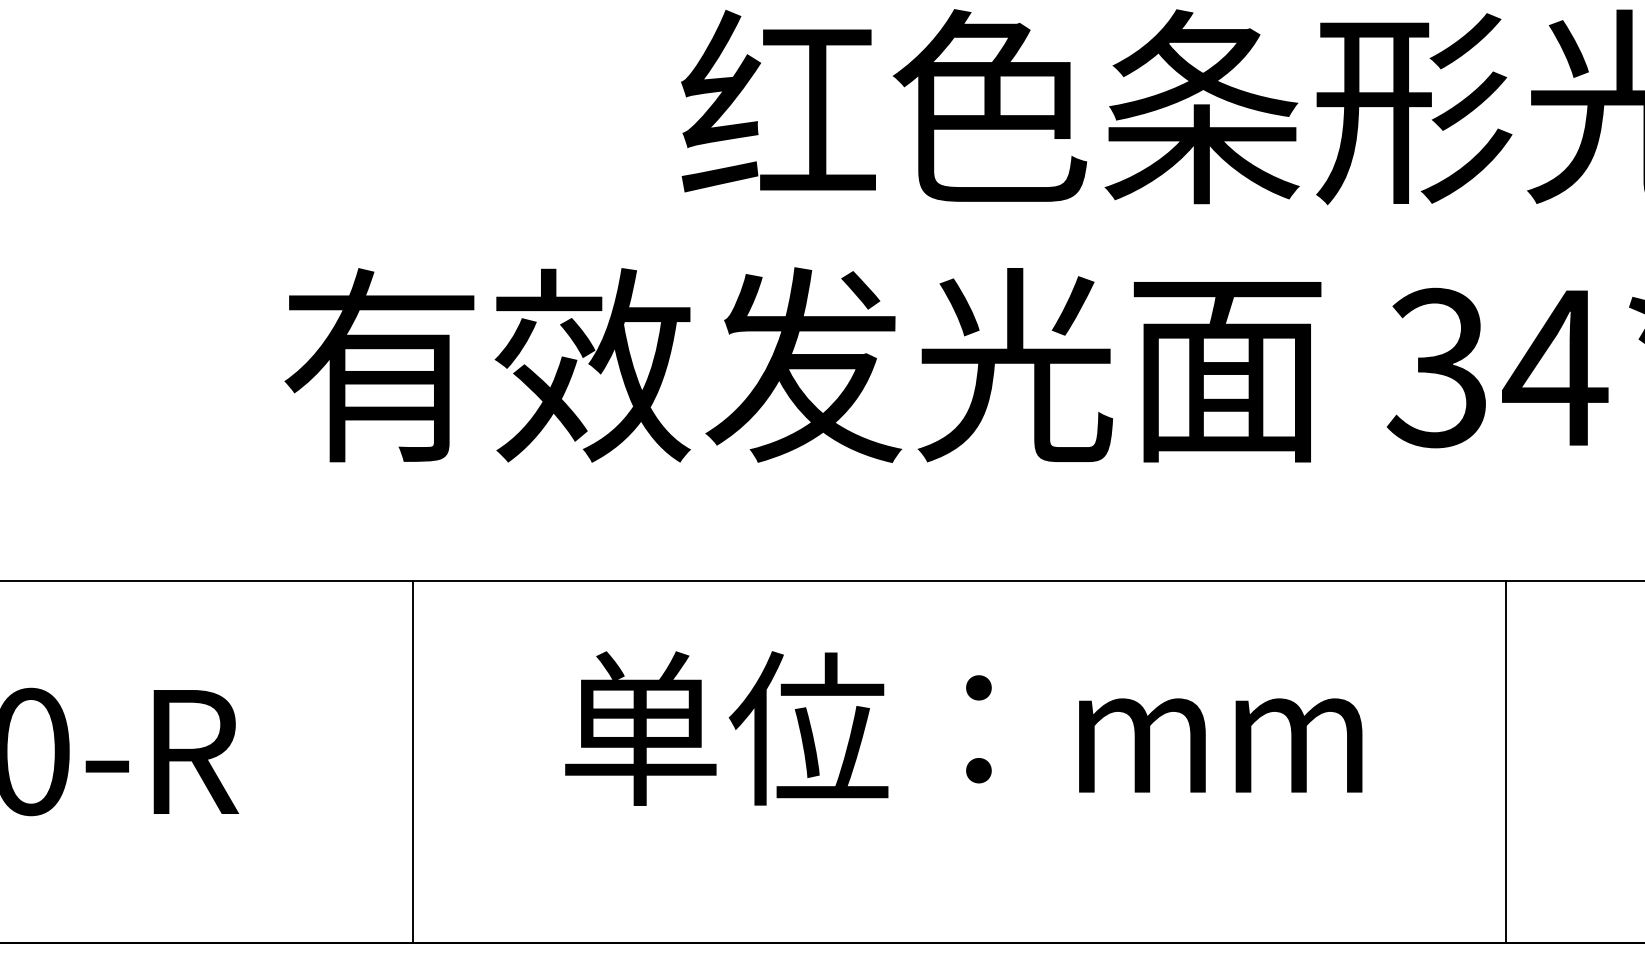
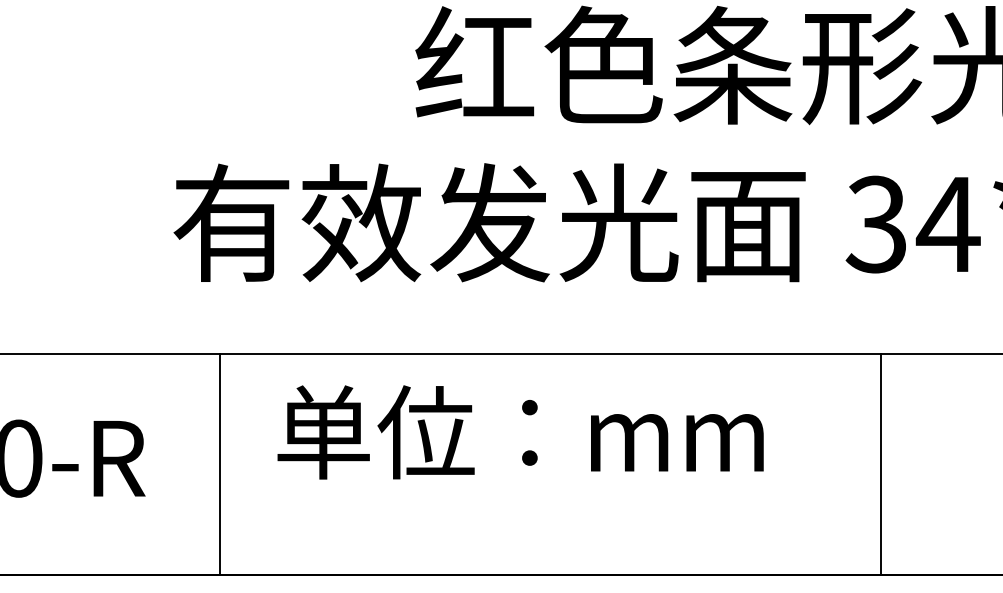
text: (963, 728) -> (520, 432), moved
line: (414, 761) -> (220, 464), moved
line: (1506, 761) -> (880, 464), moved

